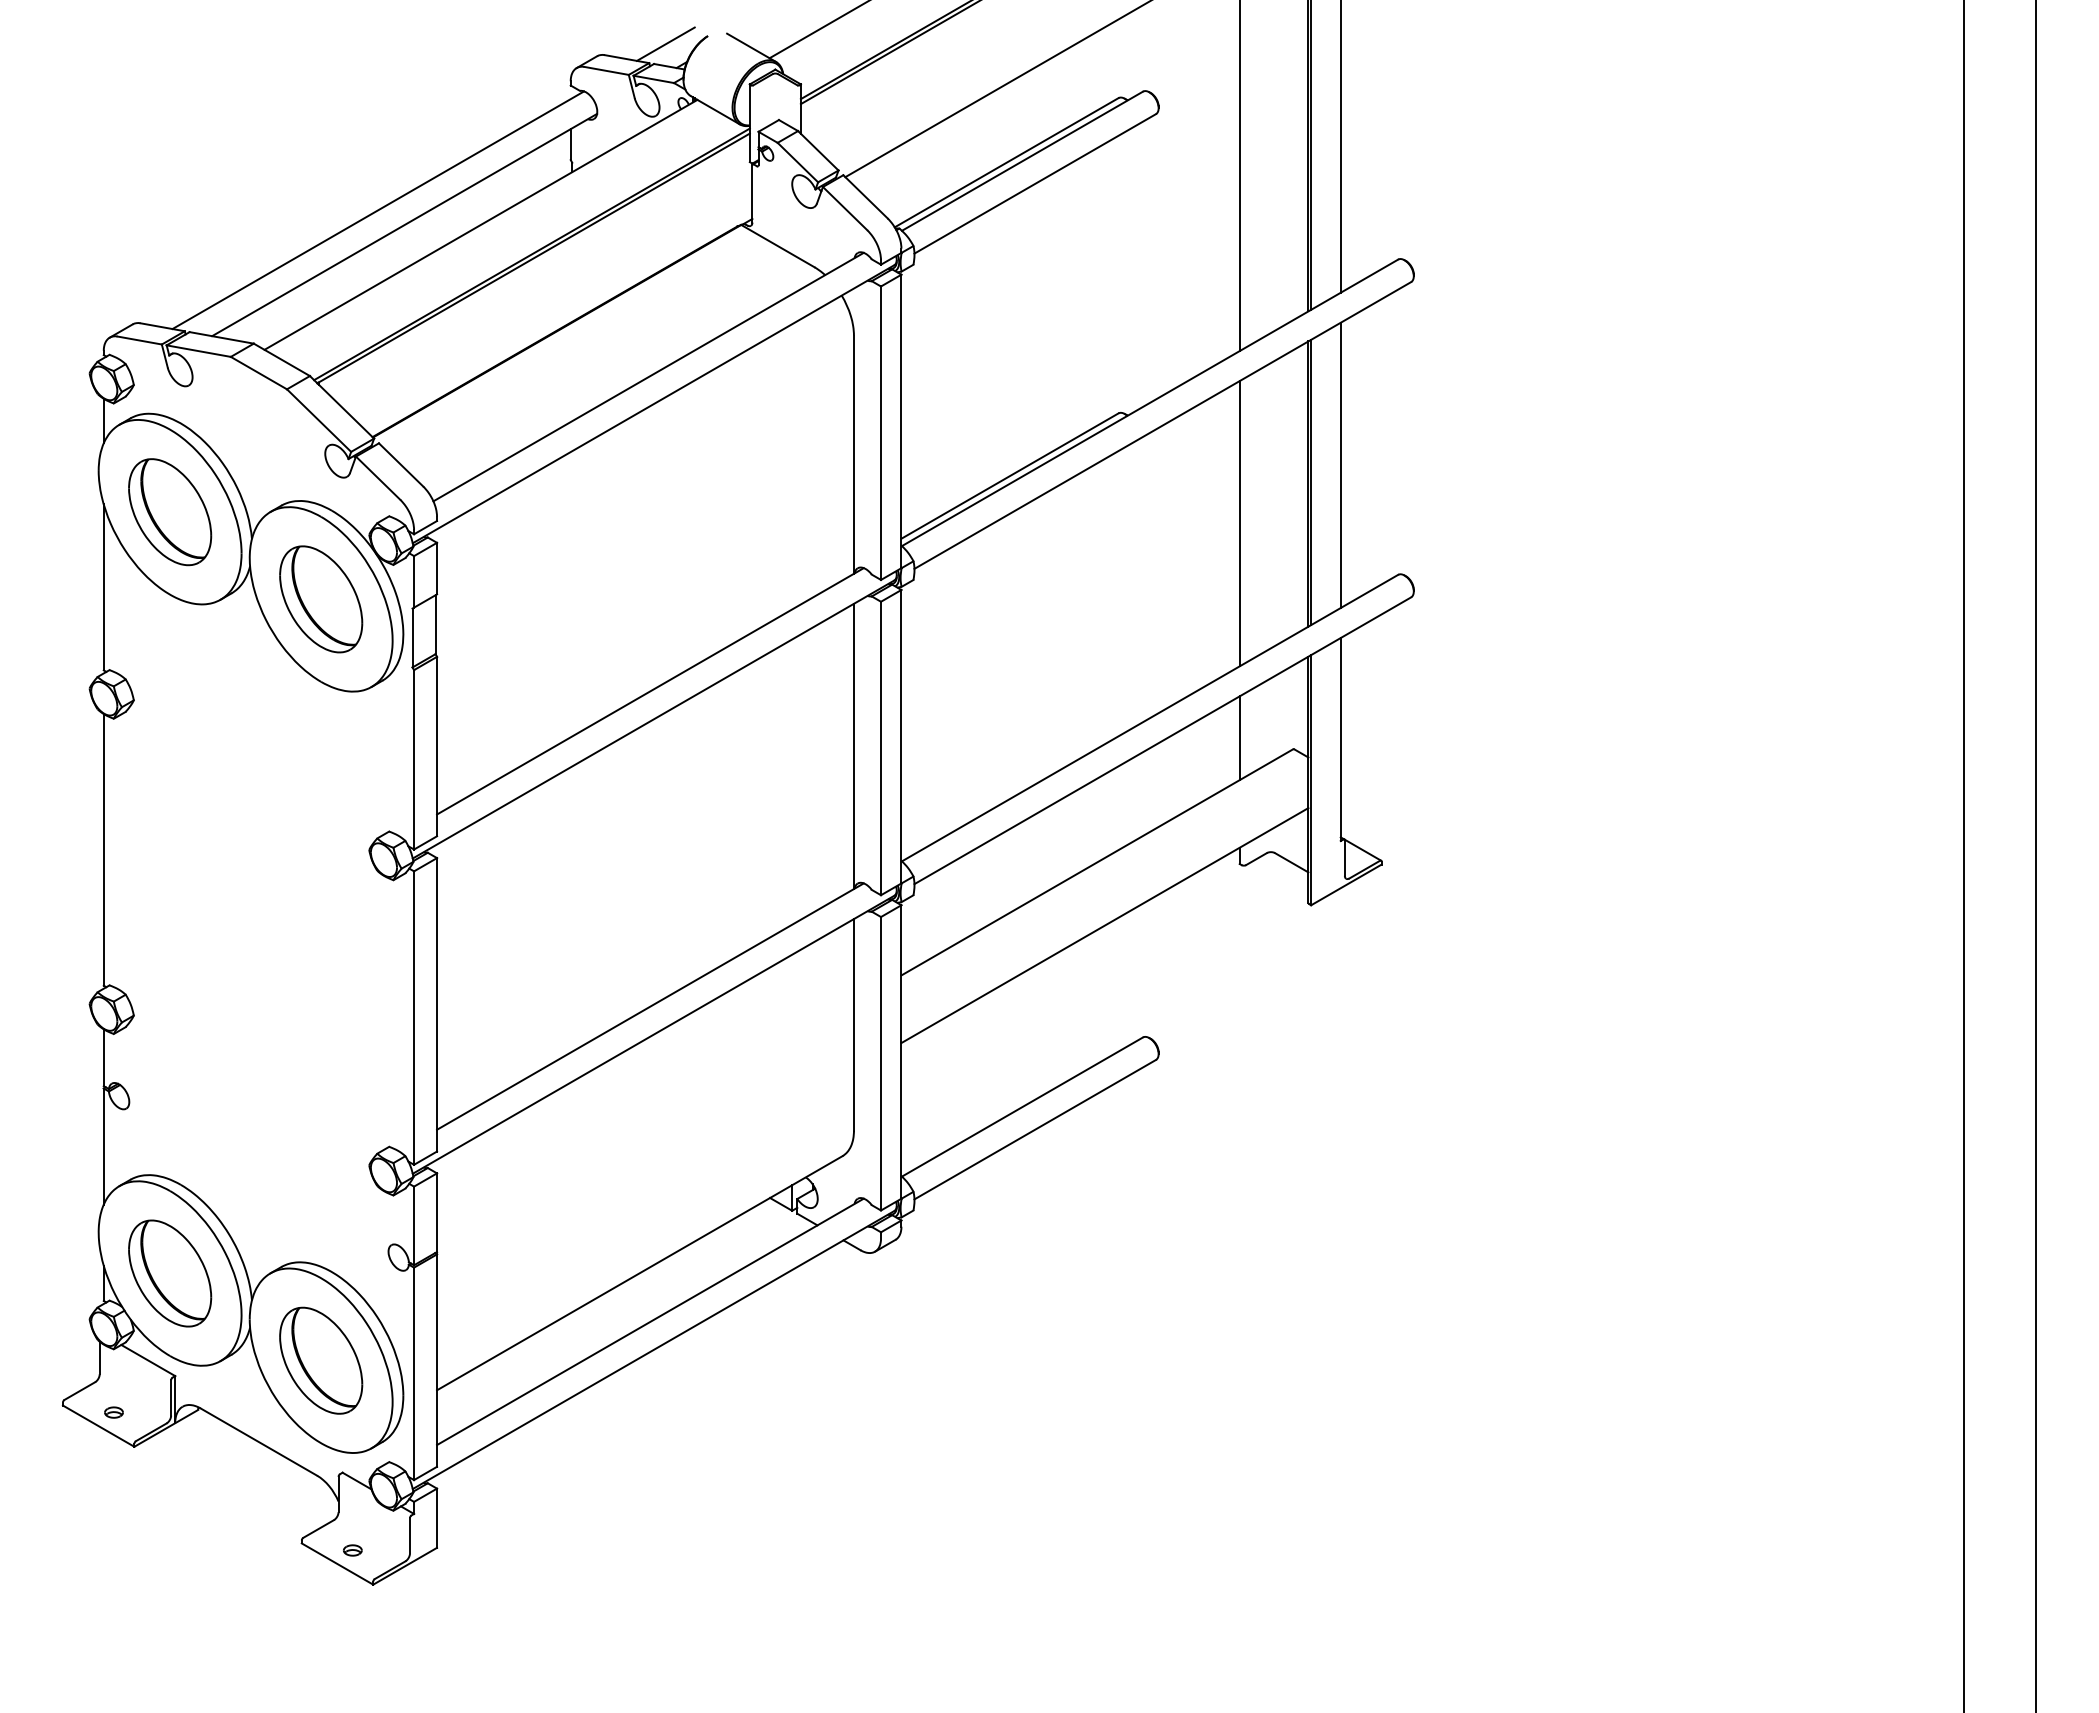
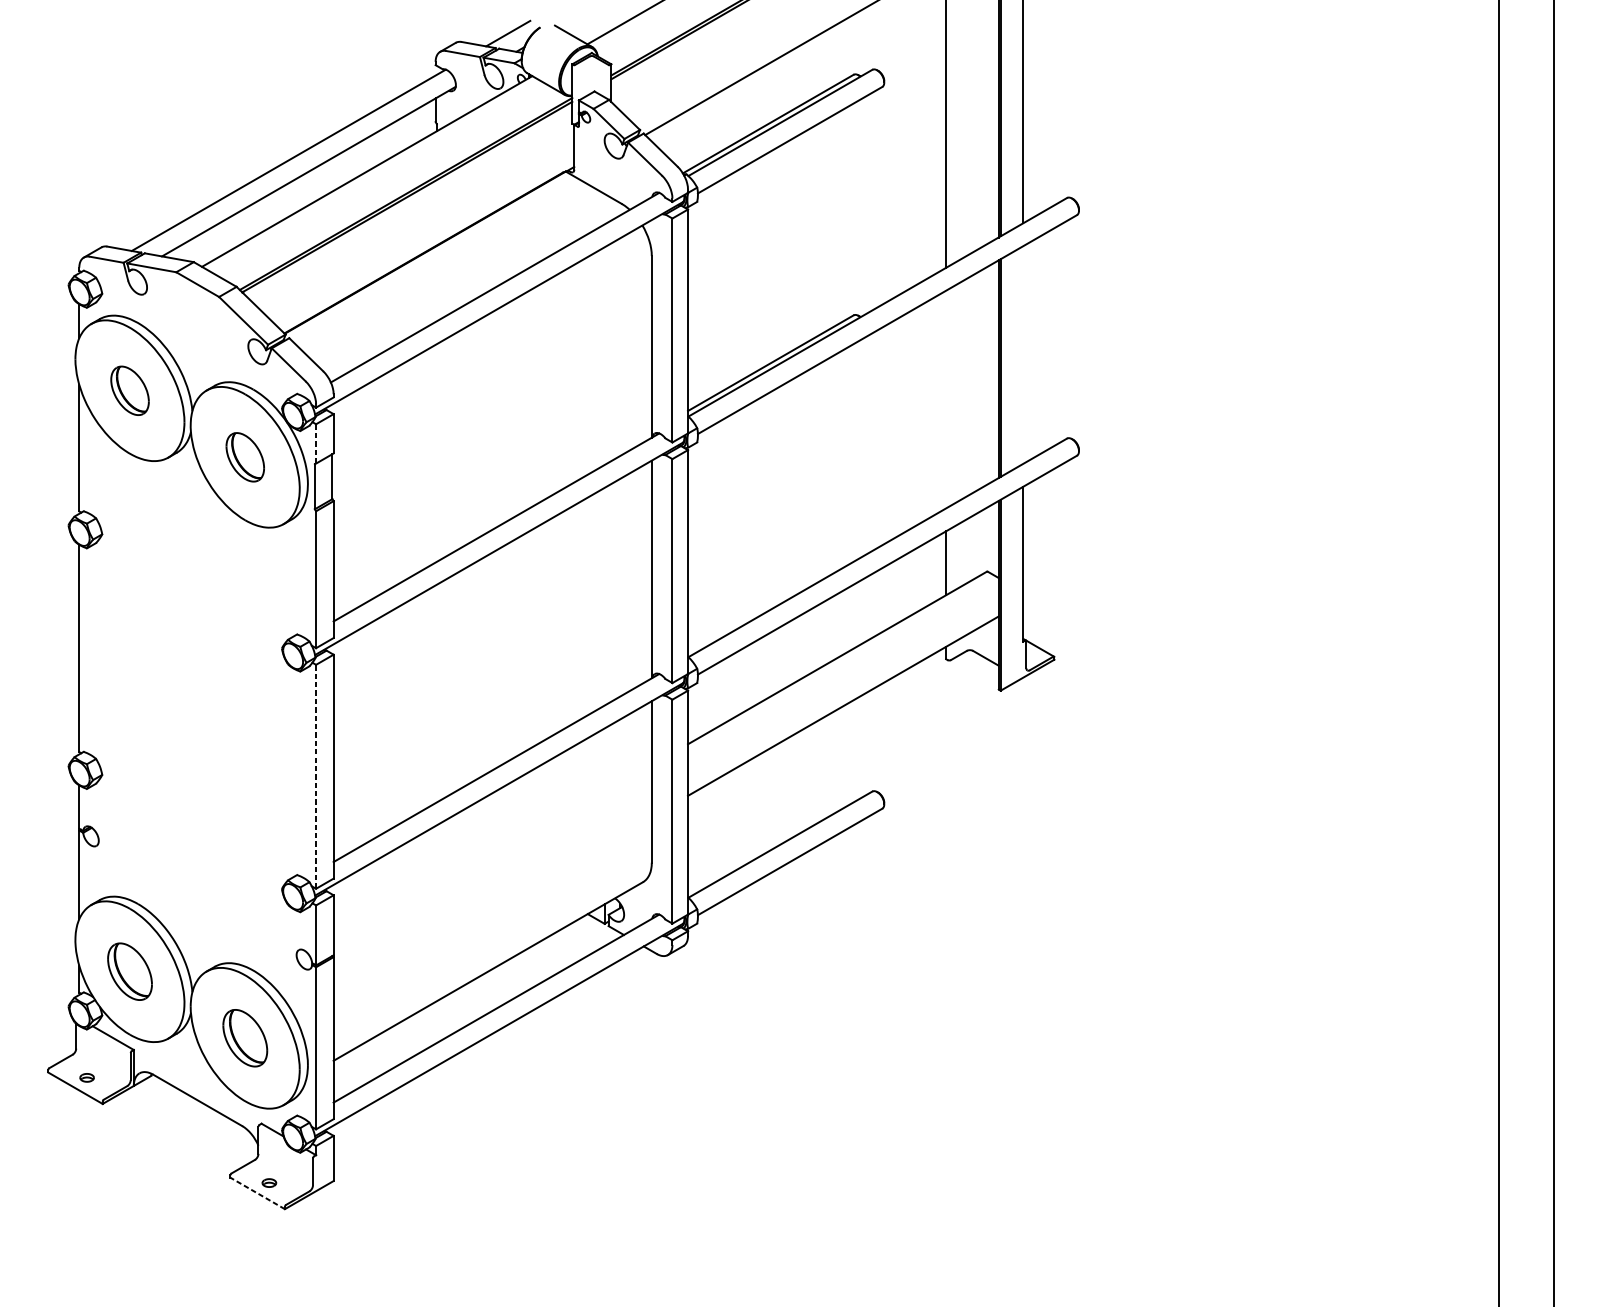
line: (1340, 465) -> (1023, 355), removed
part: (170, 512) -> (130, 390), size x0.6
line: (1239, 523) -> (945, 399), removed
line: (414, 581) -> (316, 443), solid -> dashed
part: (321, 599) -> (245, 457), size x0.6
line: (414, 1018) -> (316, 777), solid -> dashed
part: (170, 1273) -> (130, 971), size x0.7
part: (321, 1360) -> (245, 1038), size x0.7
line: (337, 1563) -> (257, 1193), solid -> dashed

